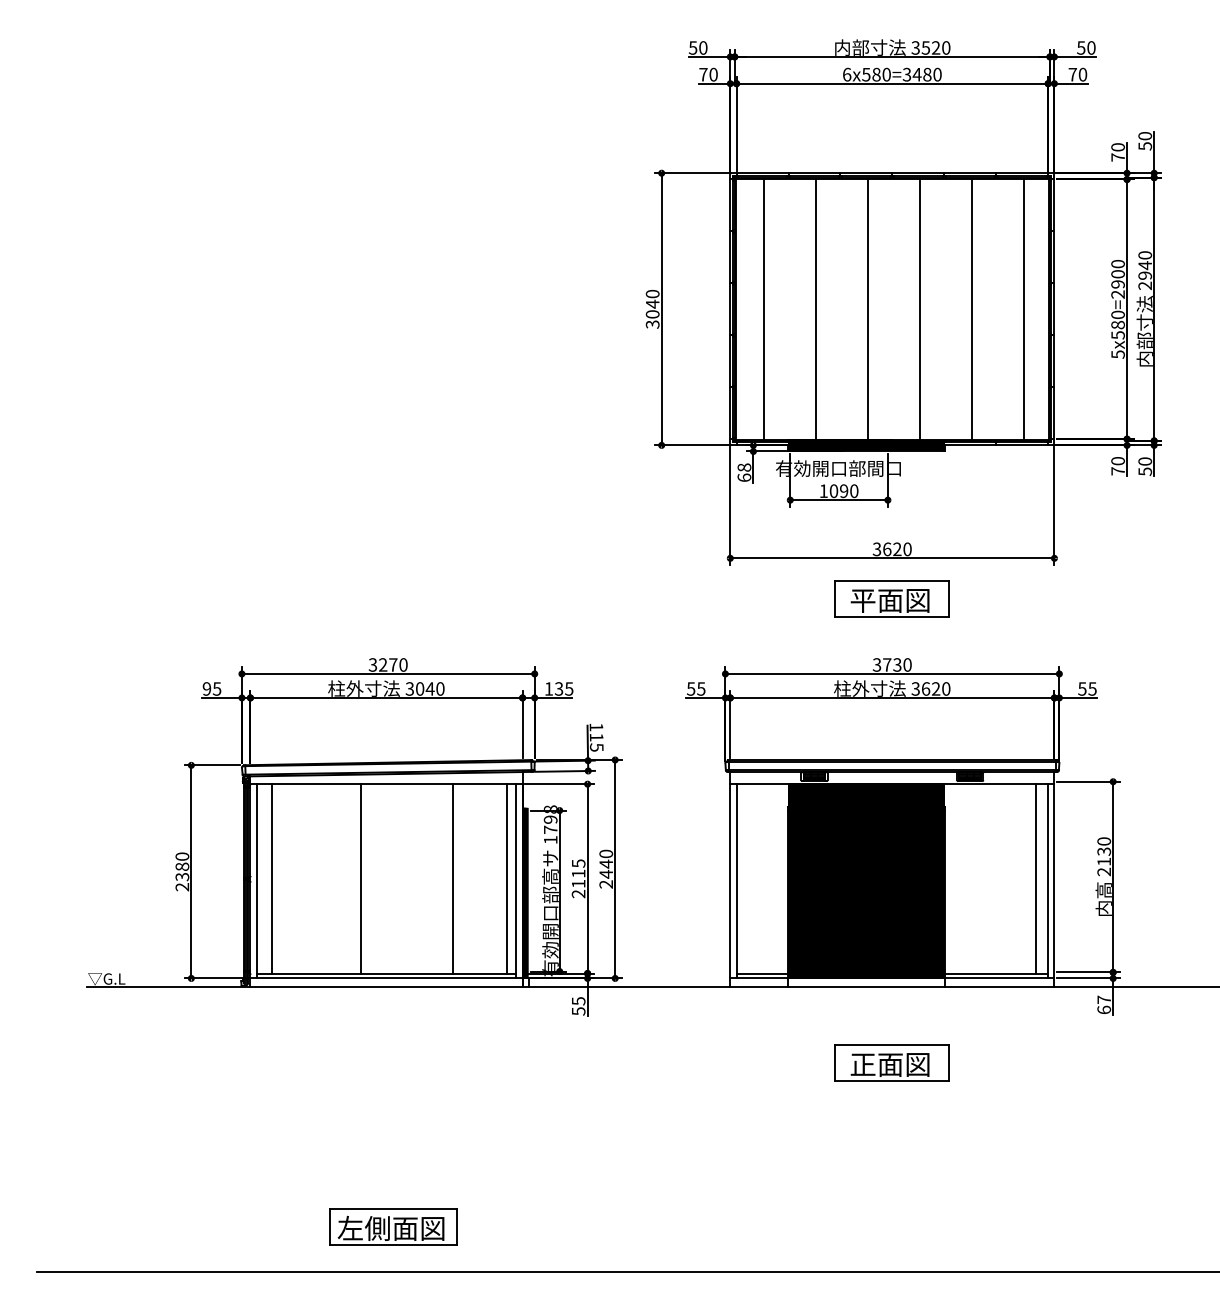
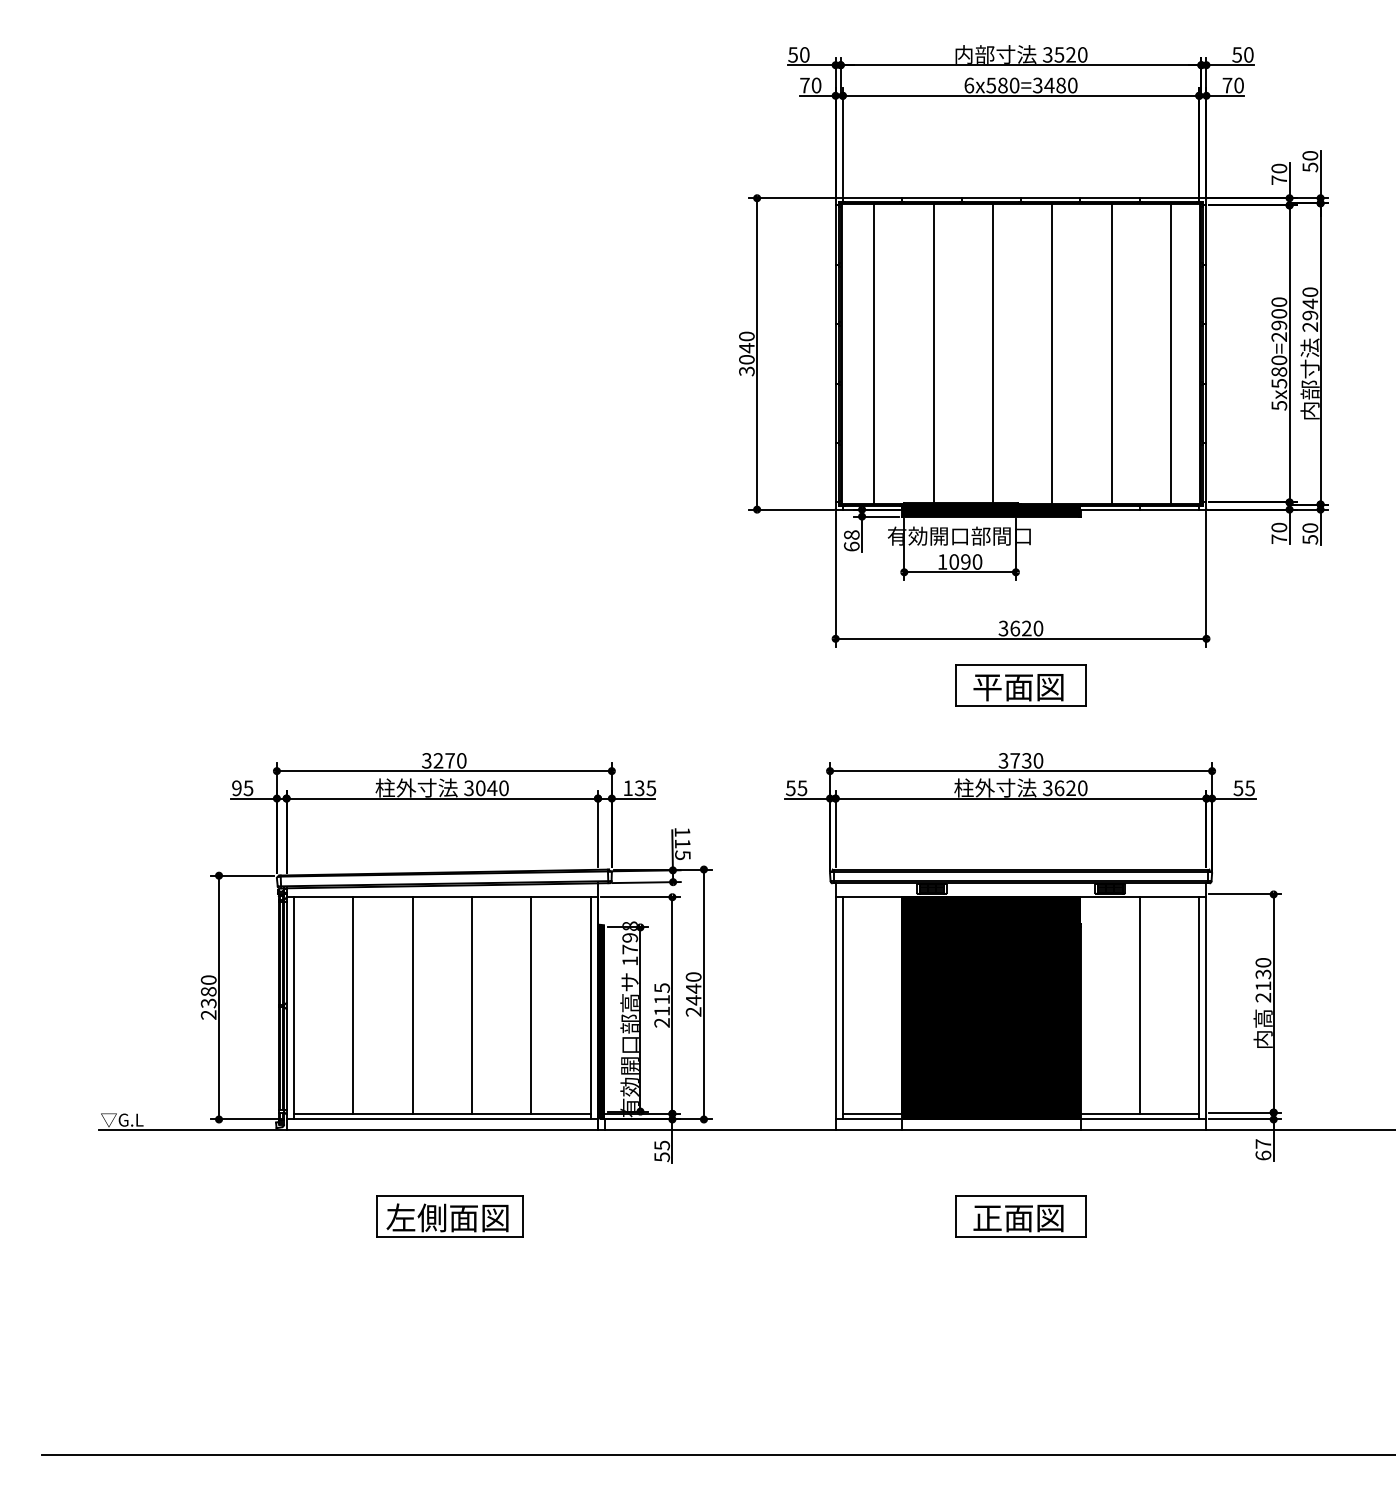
line: (271, 878) -> (353, 1005), moved
line: (453, 878) -> (472, 1005), moved
line: (507, 878) -> (531, 1005), moved
line: (1036, 878) -> (1140, 1005), moved
part: (393, 1226) -> (450, 1215), moved

